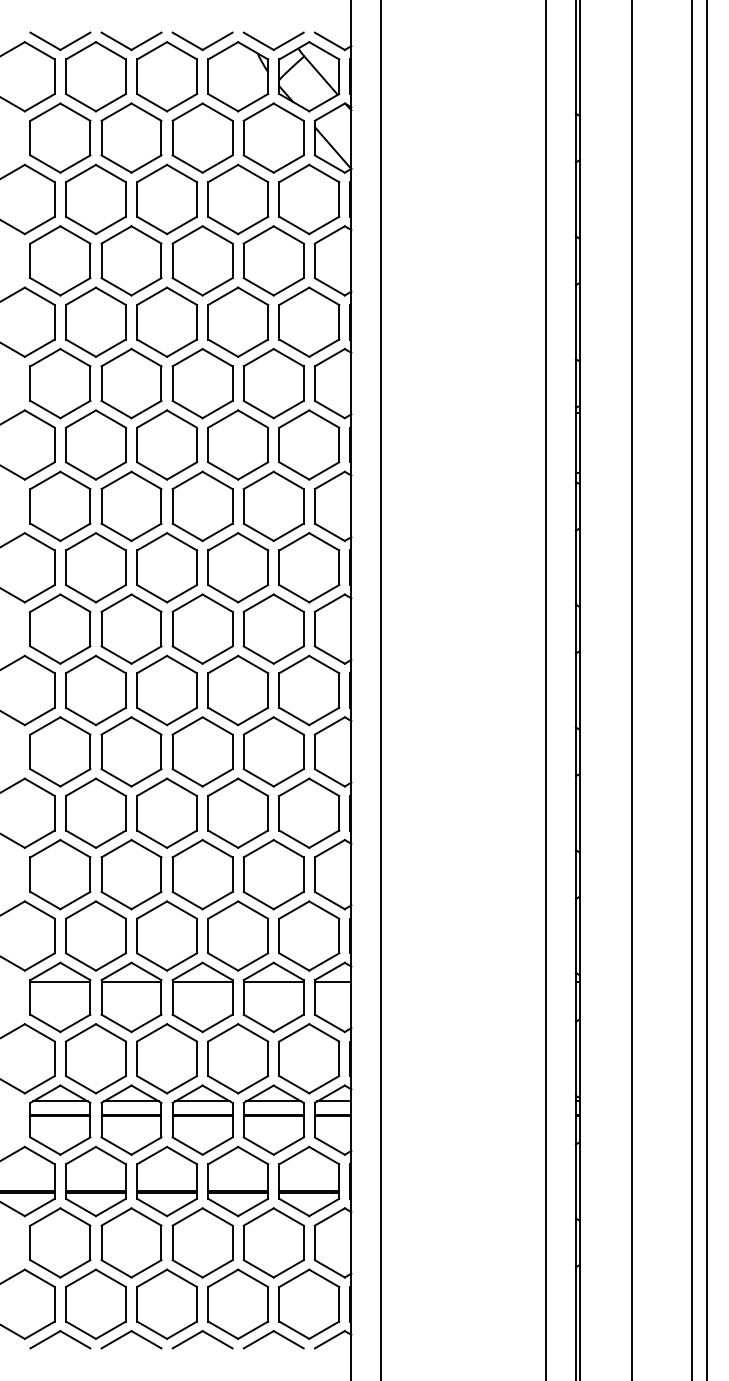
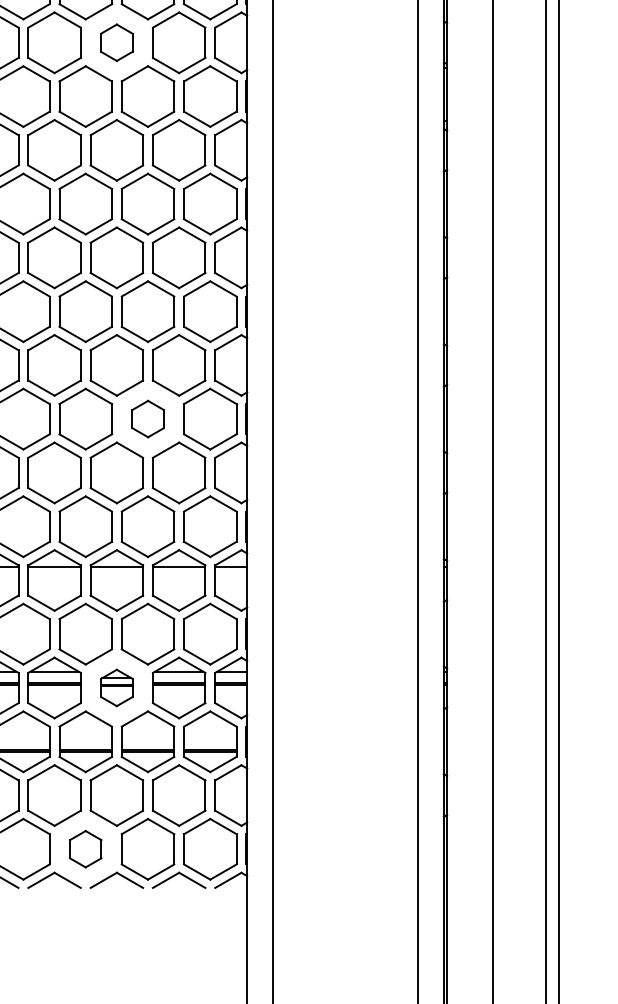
part: (202, 383) -> (116, 42), size x0.6
part: (238, 812) -> (148, 418), size x0.6
part: (202, 1119) -> (116, 687), size x0.6
part: (166, 1303) -> (85, 848), size x0.6

